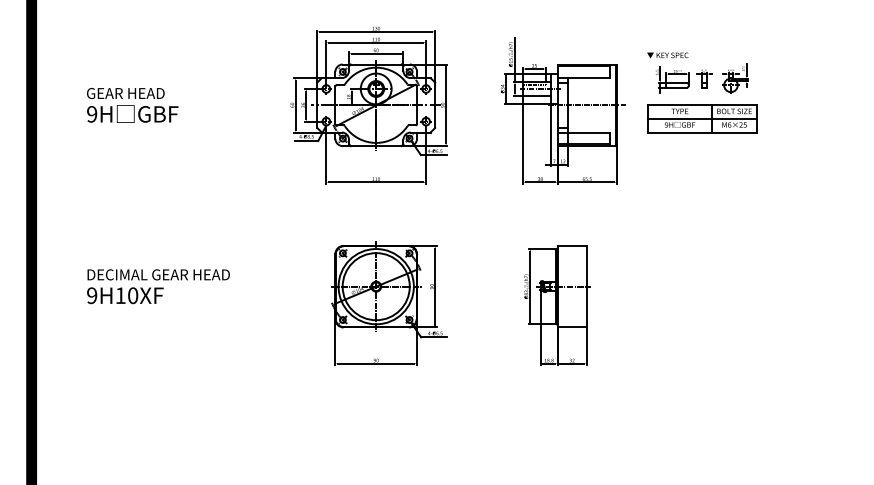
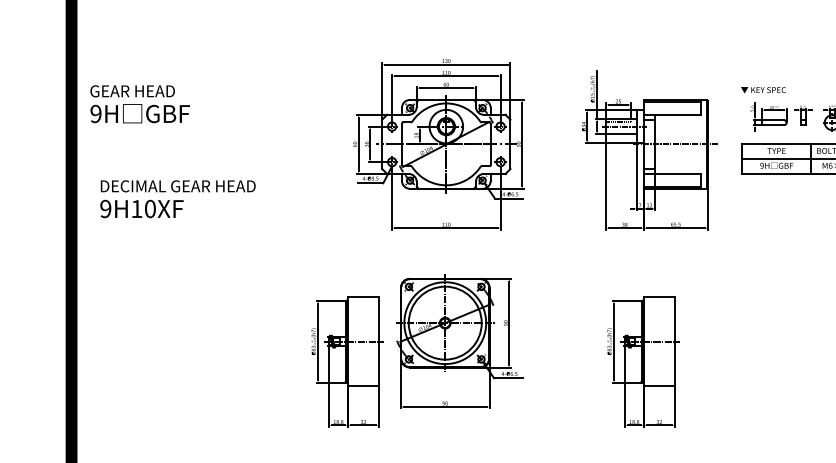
text: (132, 105) -> (139, 104), moved
text: (158, 286) -> (177, 198), moved
part: (389, 303) -> (459, 341), moved
part: (285, 305) -> (347, 362), added

